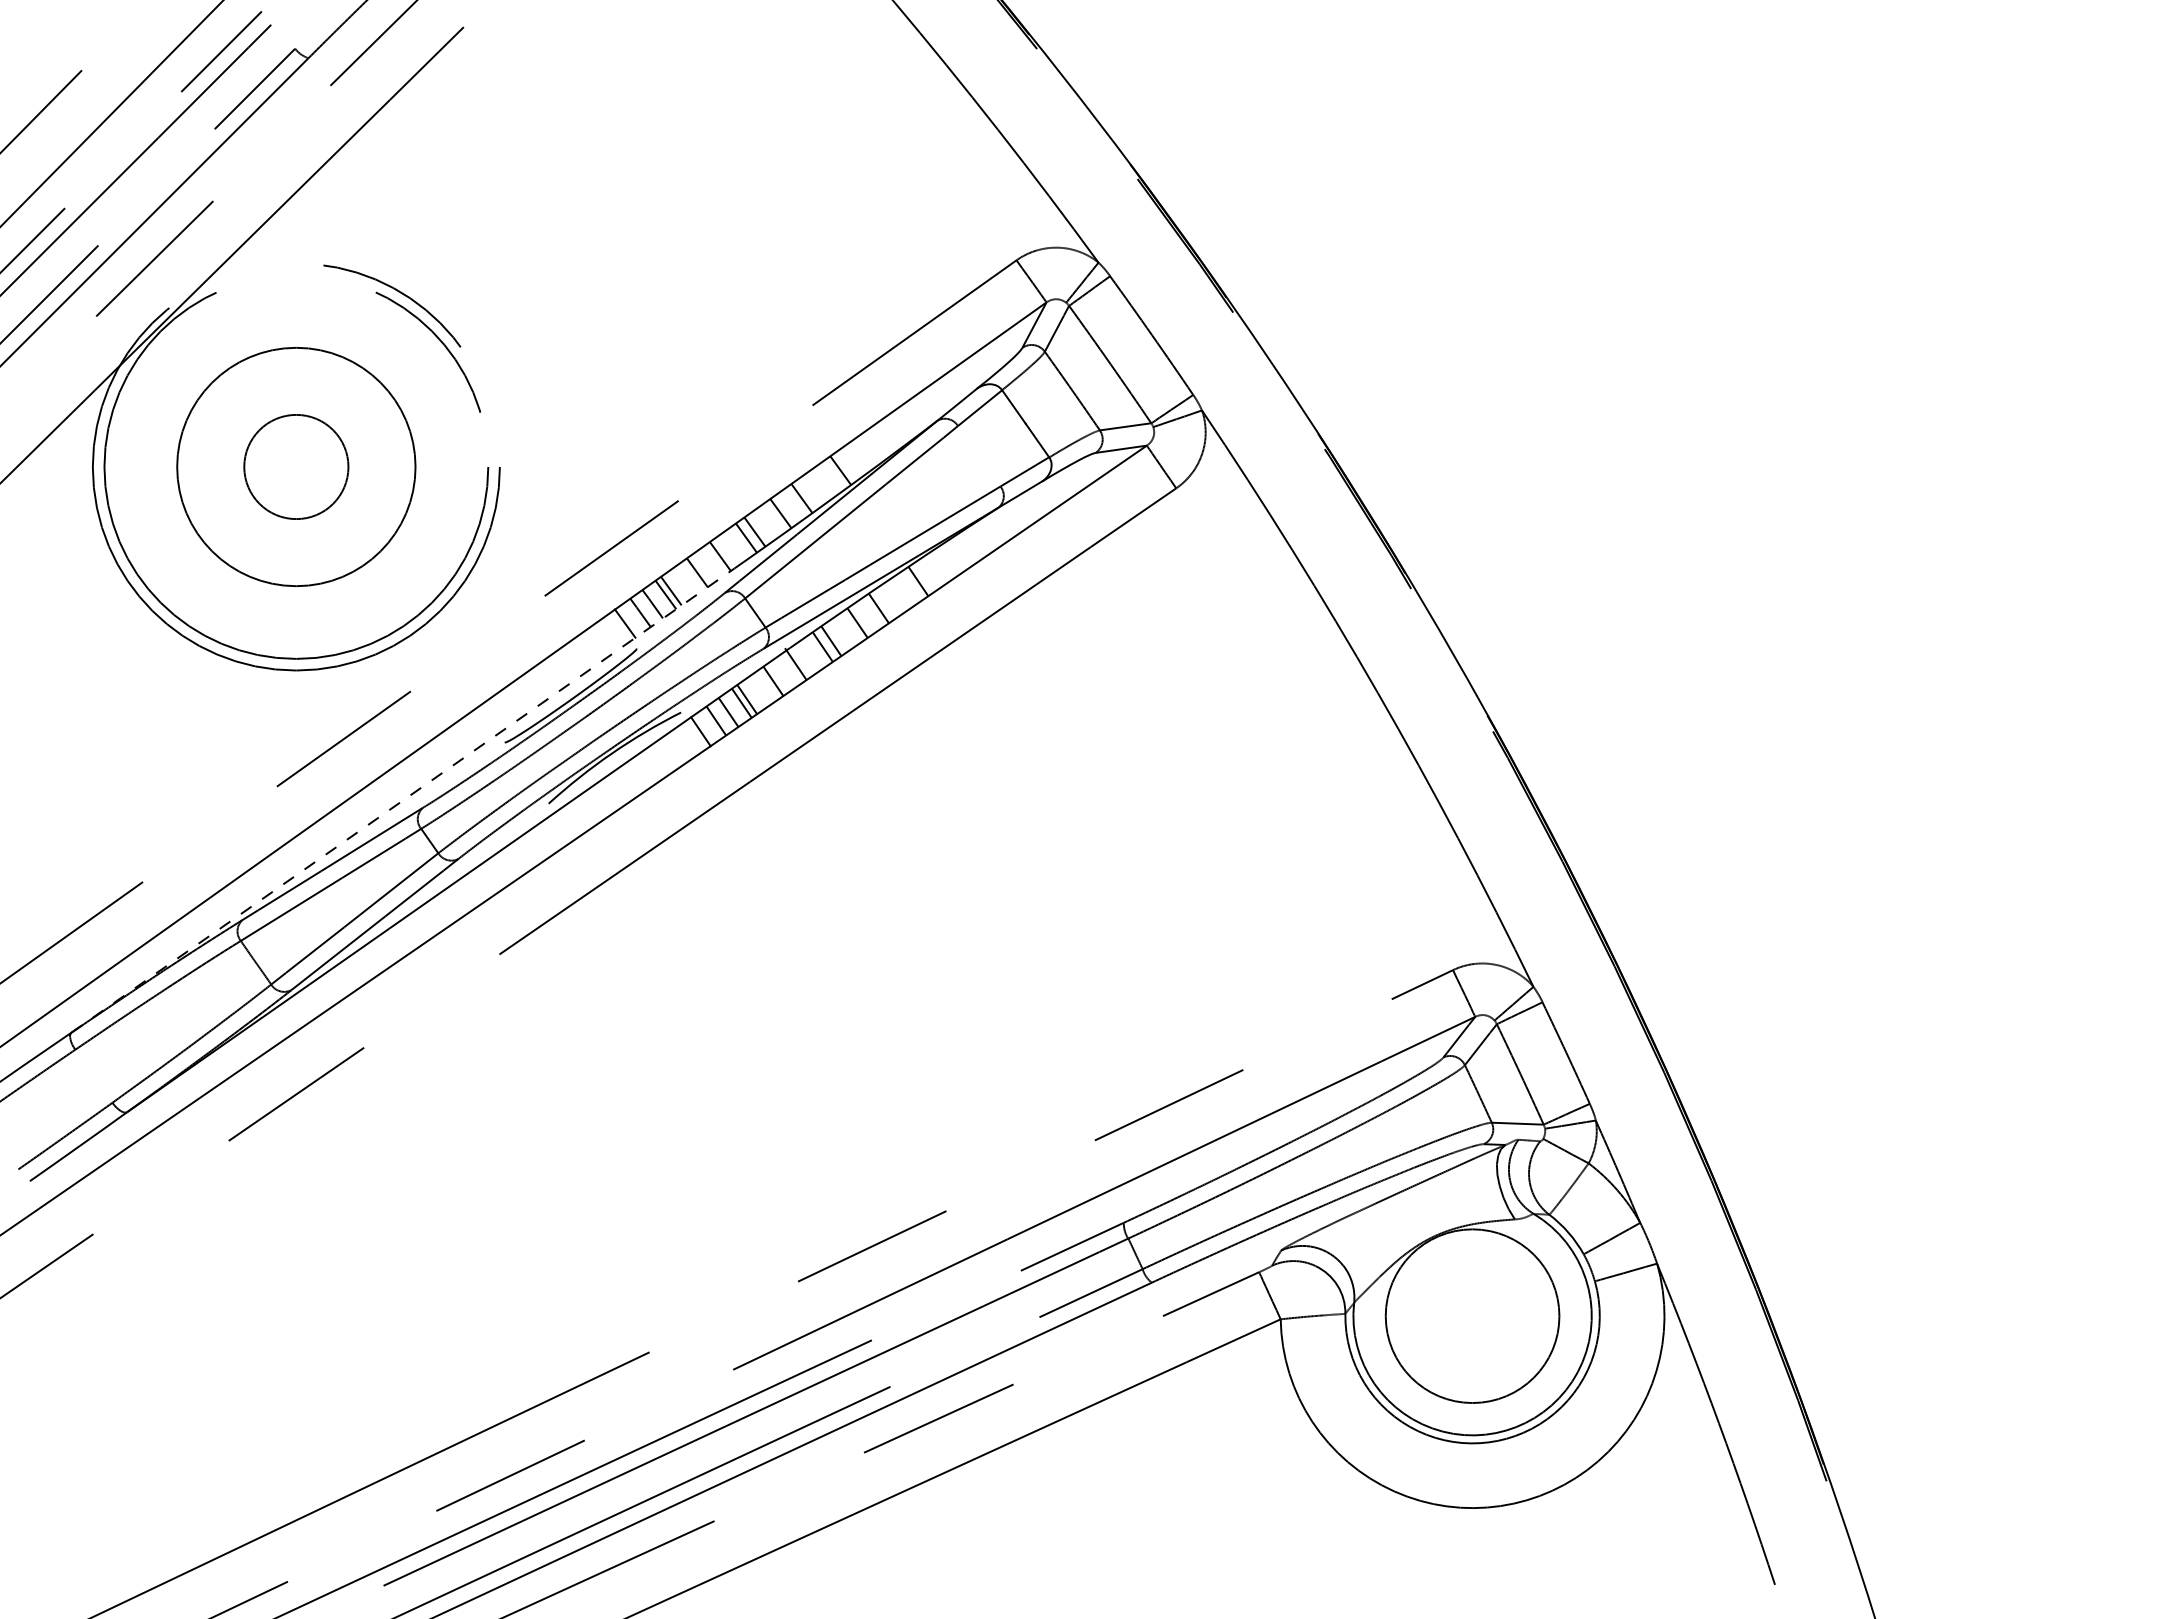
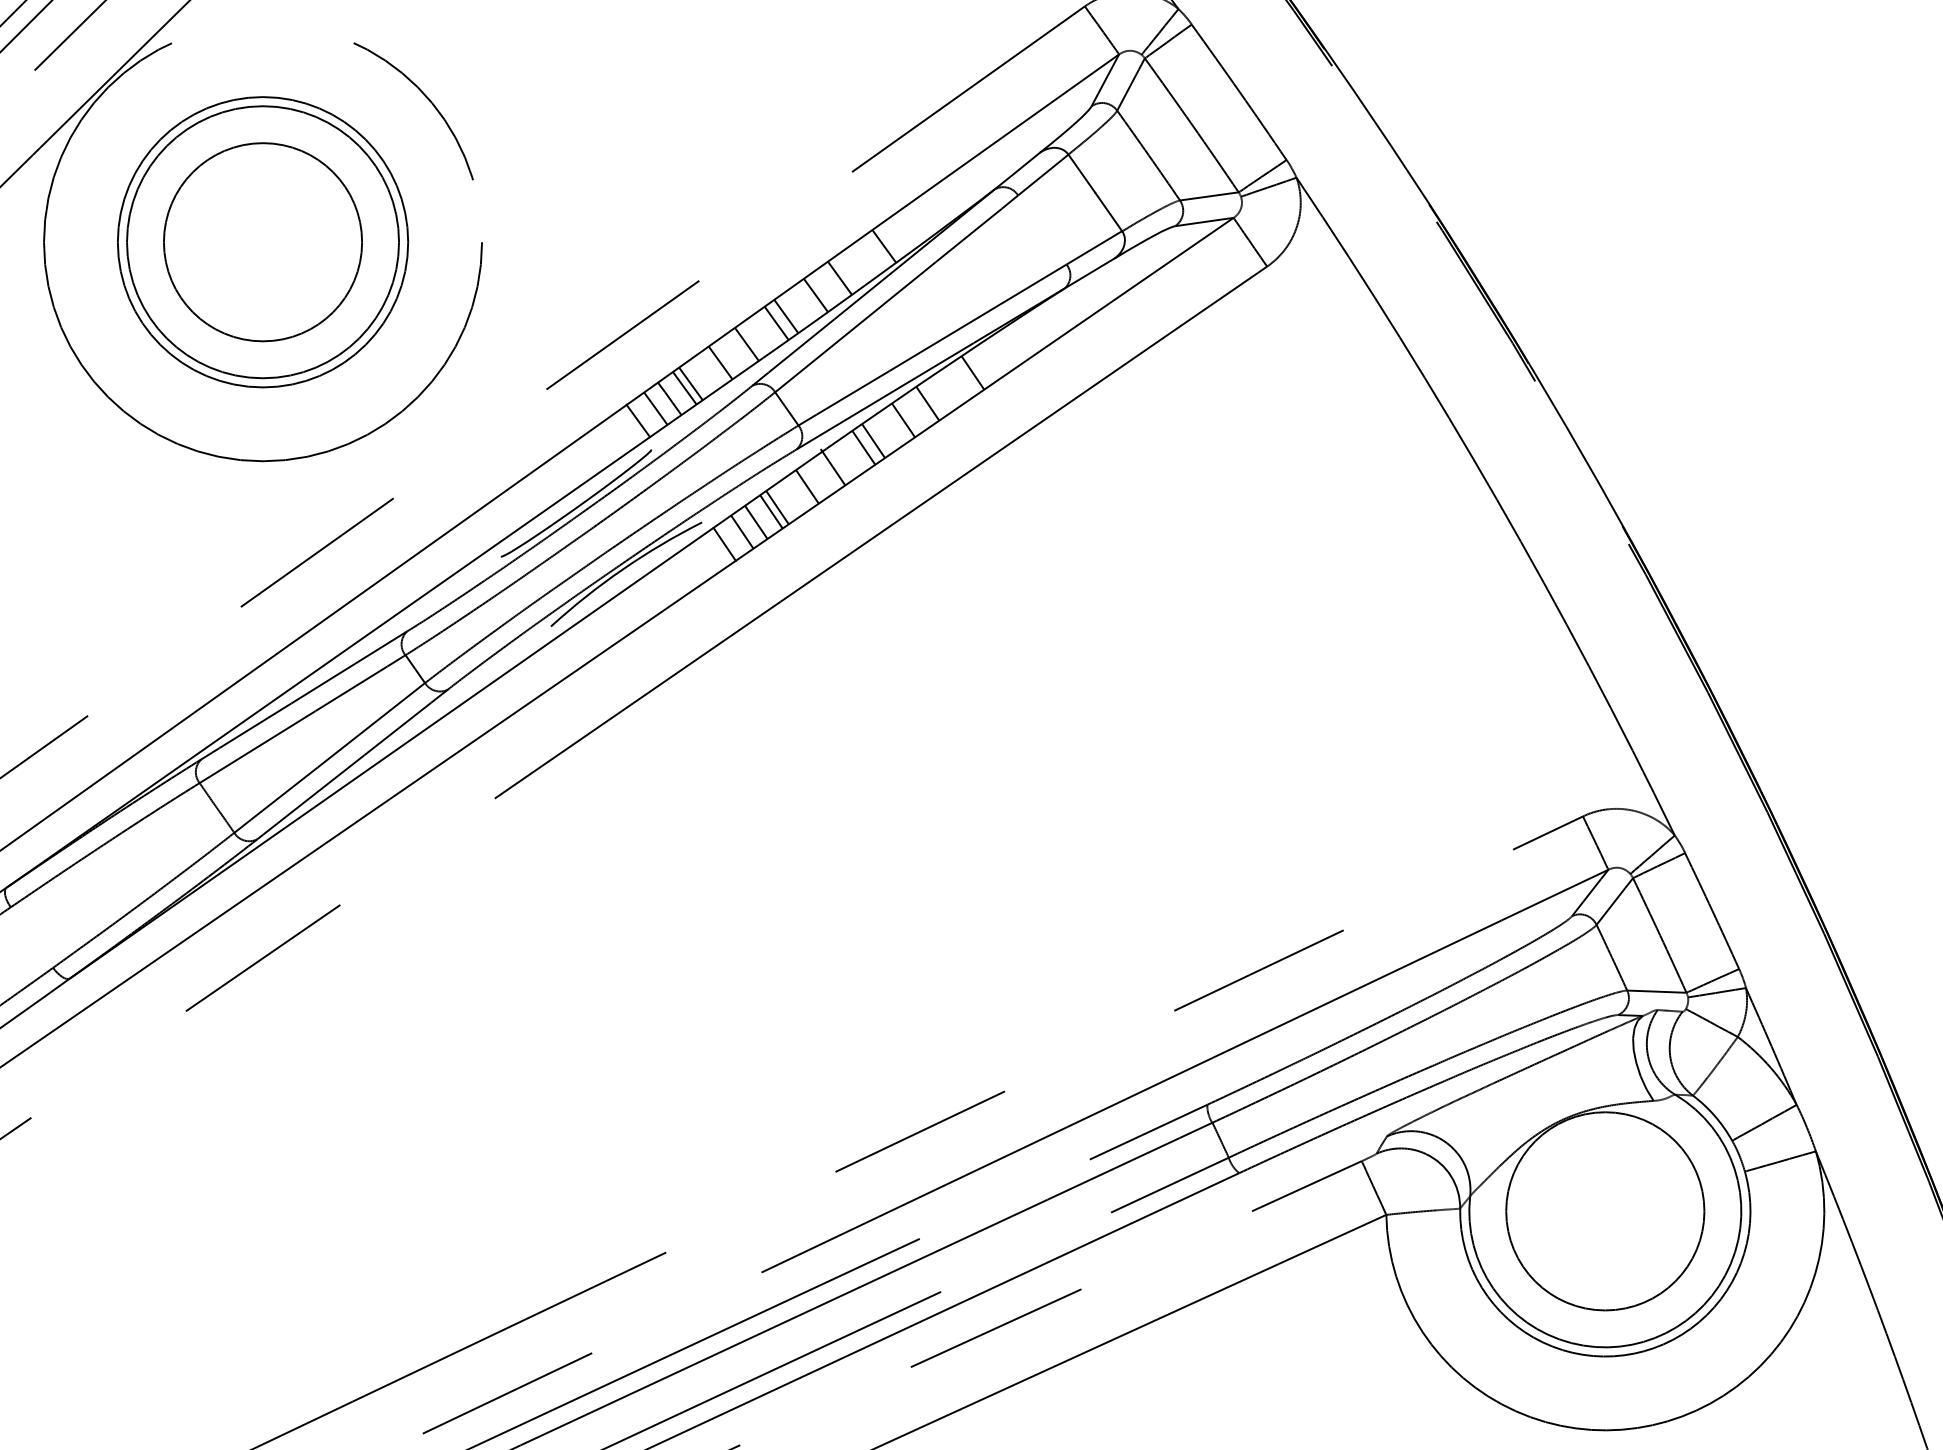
circle: (296, 466) -> (263, 241), size x0.62
circle: (296, 466) -> (263, 241), size x1.67
line: (402, 800) -> (384, 622), dashed -> solid

